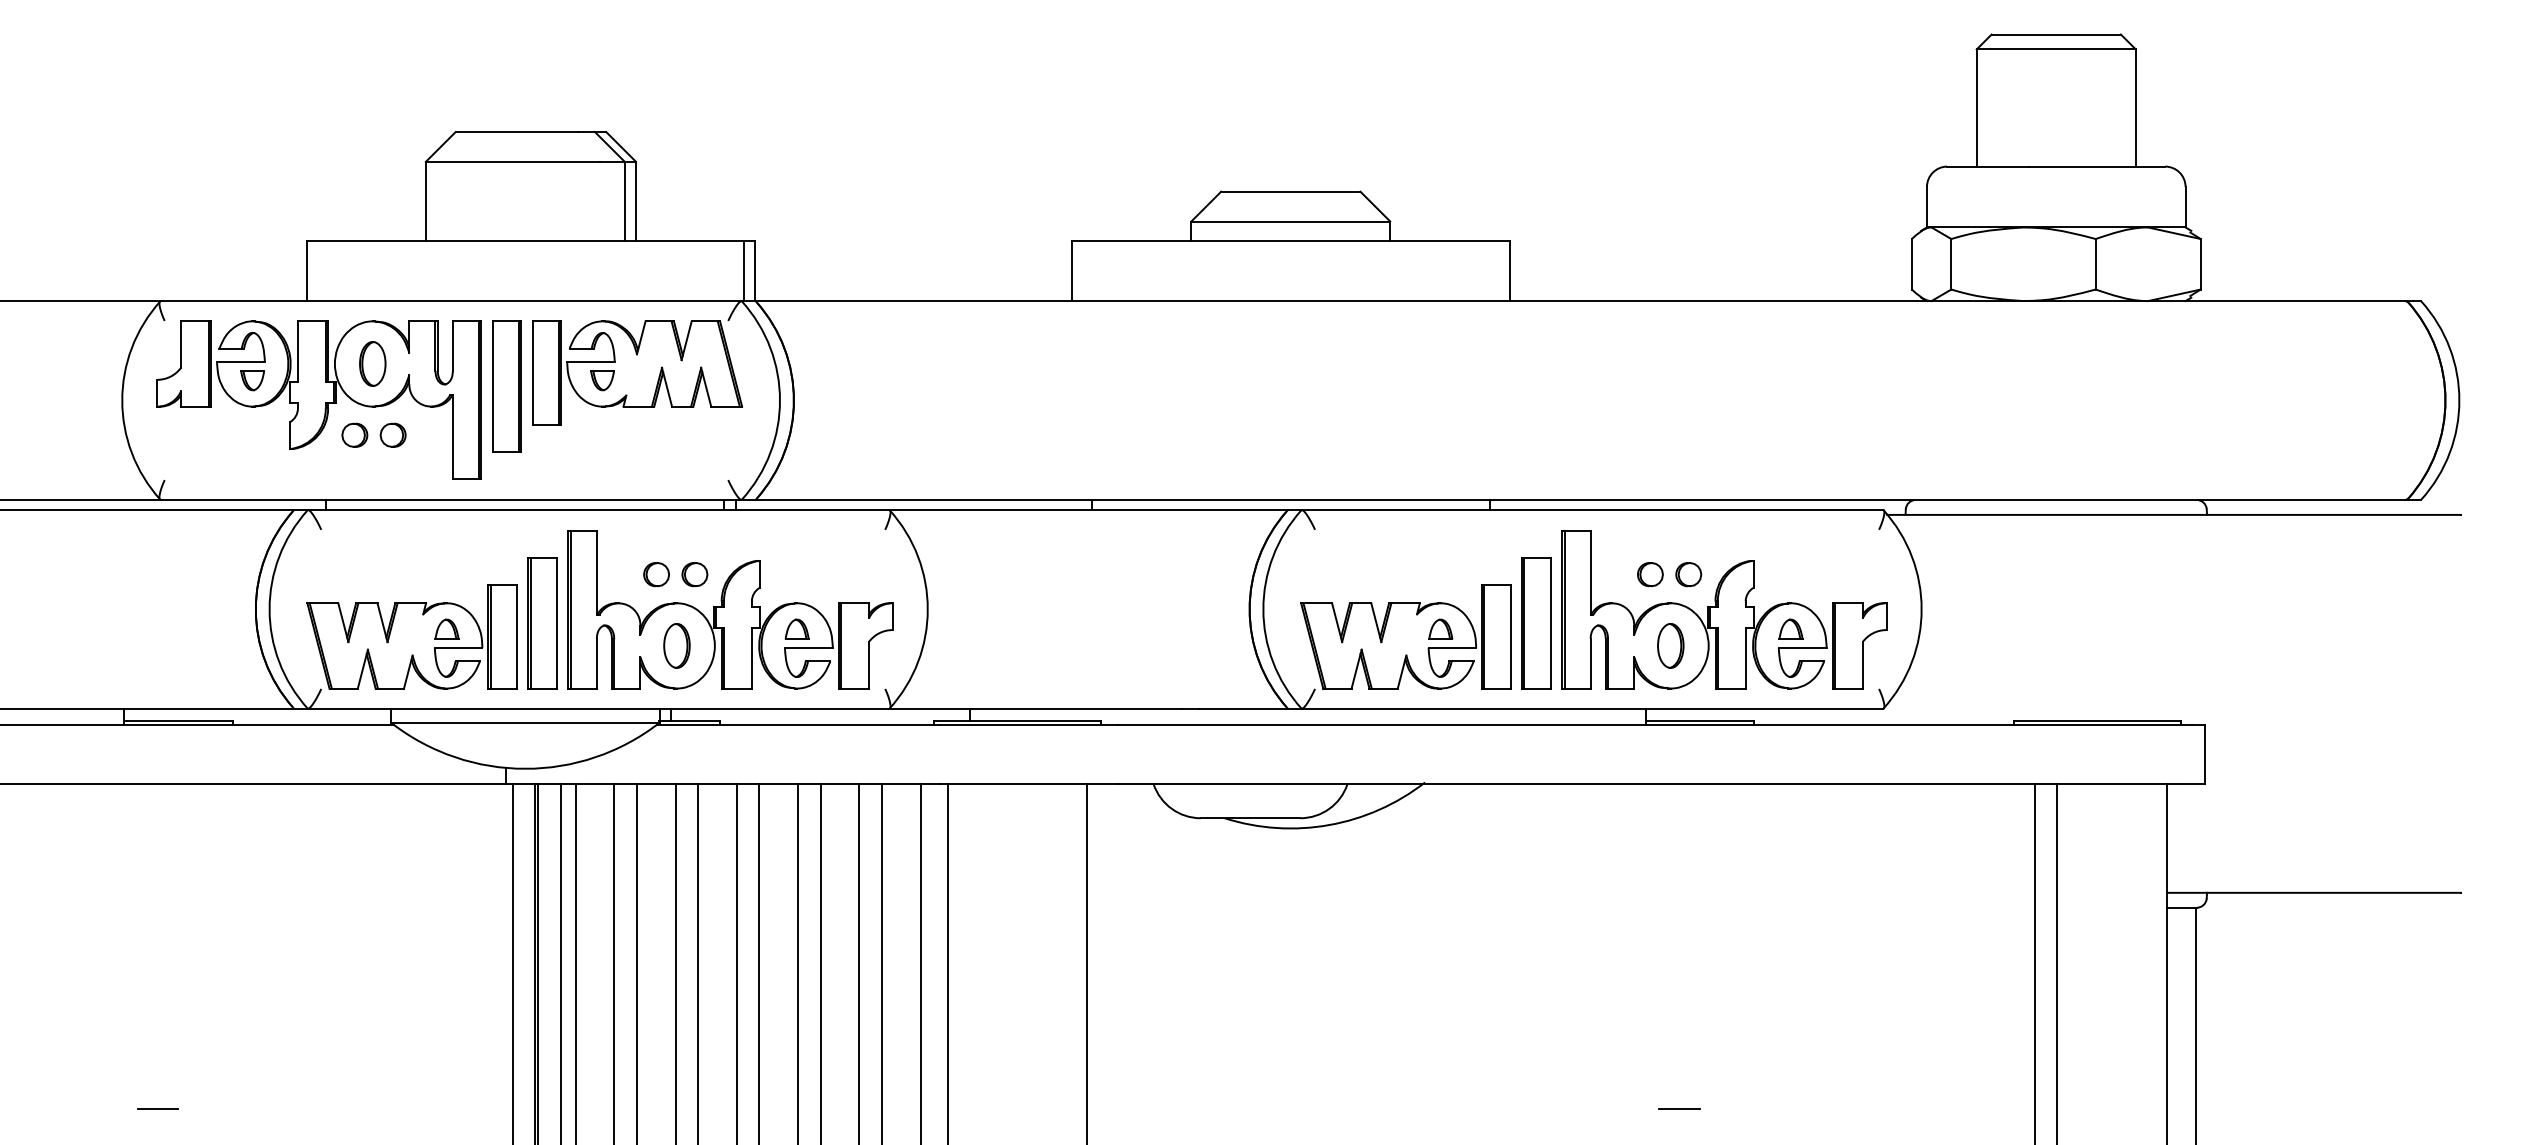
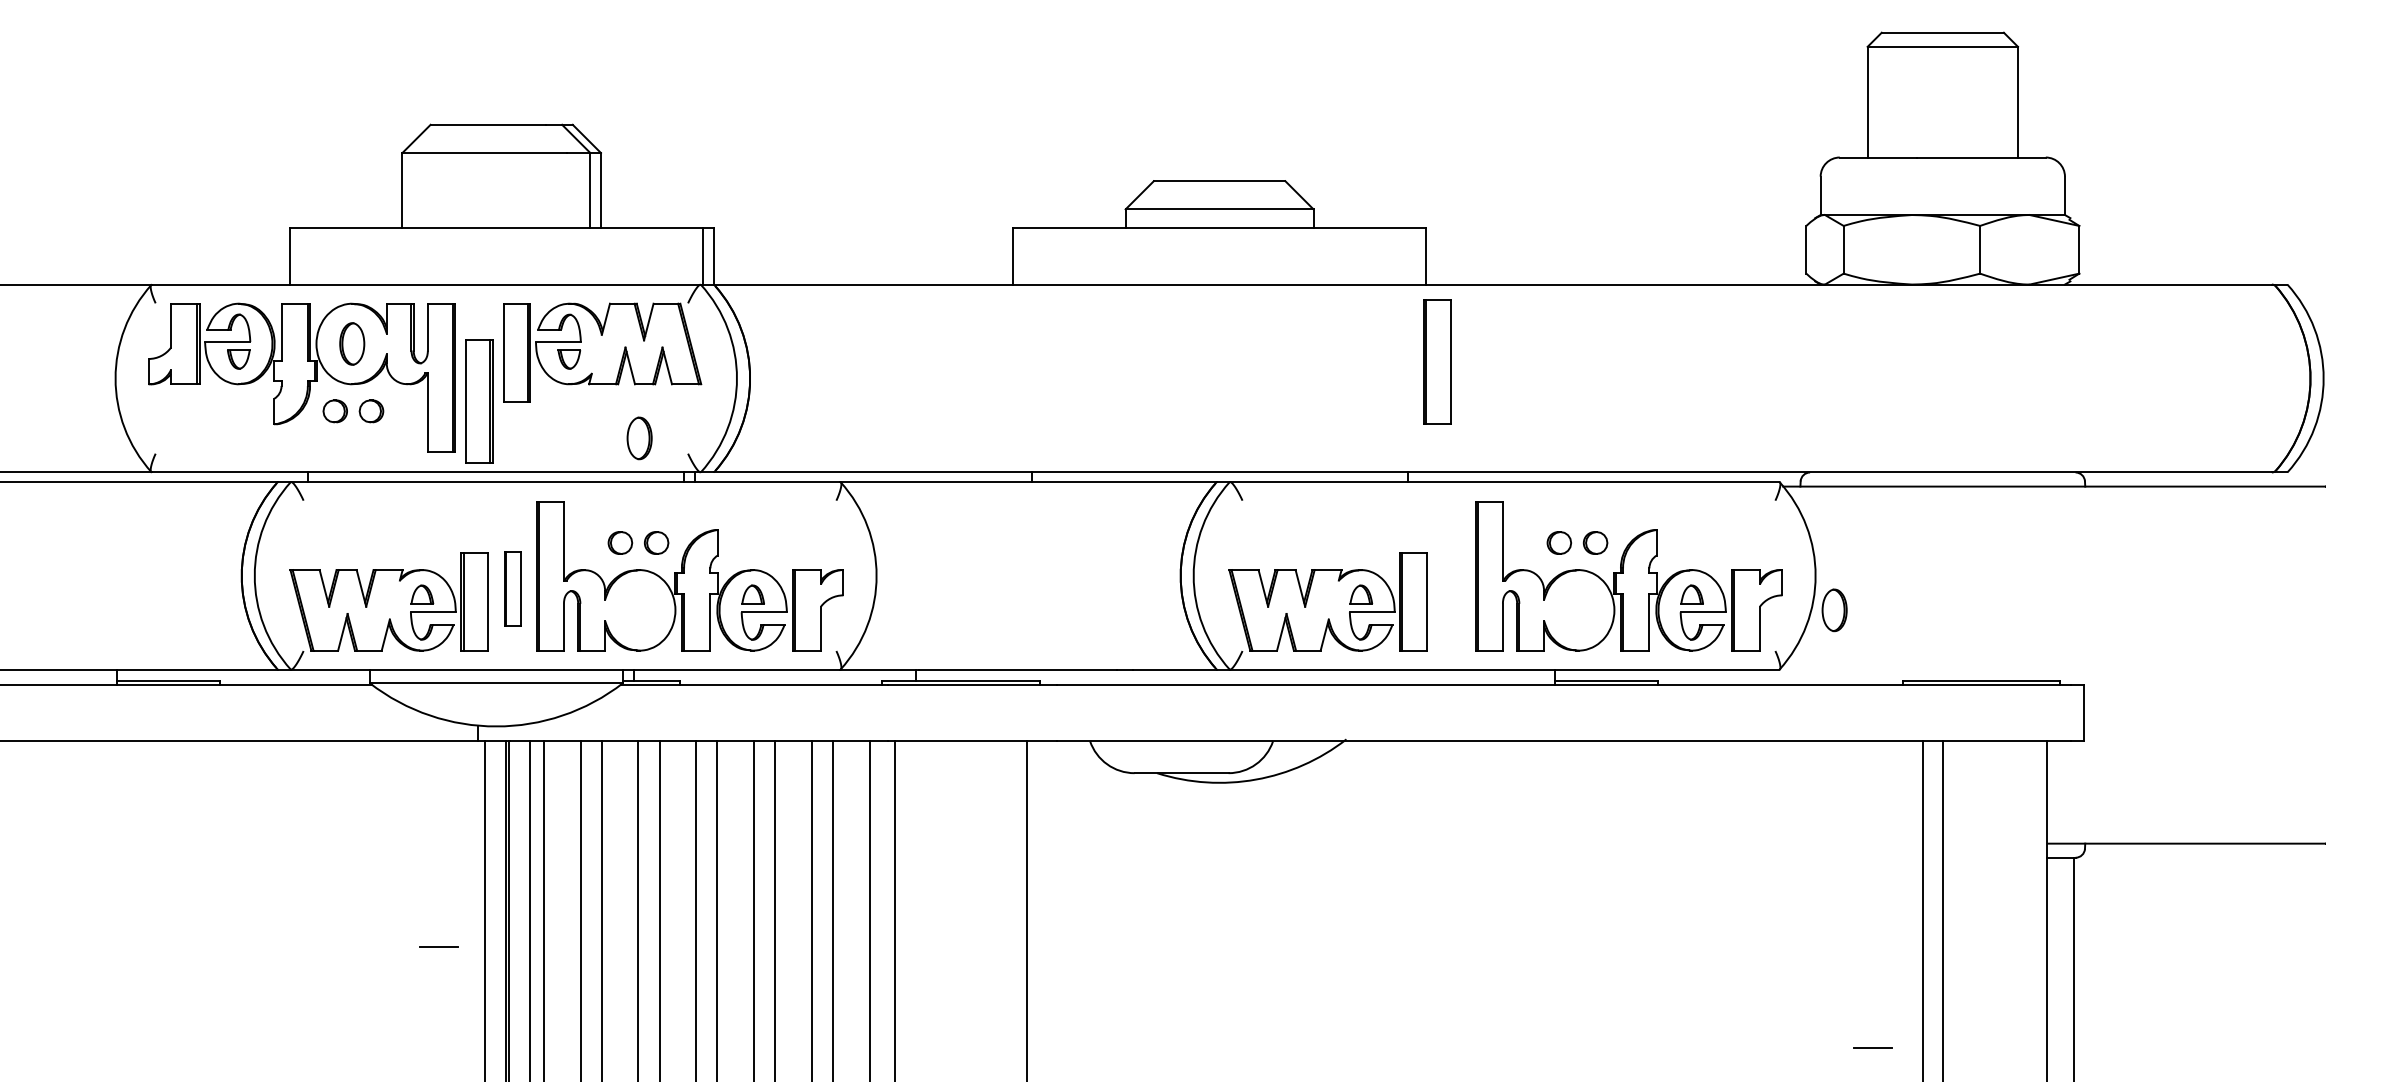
part: (506, 386) -> (478, 401), moved
part: (542, 623) -> (512, 589), size x0.6
part: (1536, 623) -> (1437, 362), moved
part: (676, 645) -> (639, 438), moved
part: (1670, 645) -> (1834, 609), moved
line: (157, 1108) -> (438, 947), moved
line: (1679, 1108) -> (1873, 1047), moved

